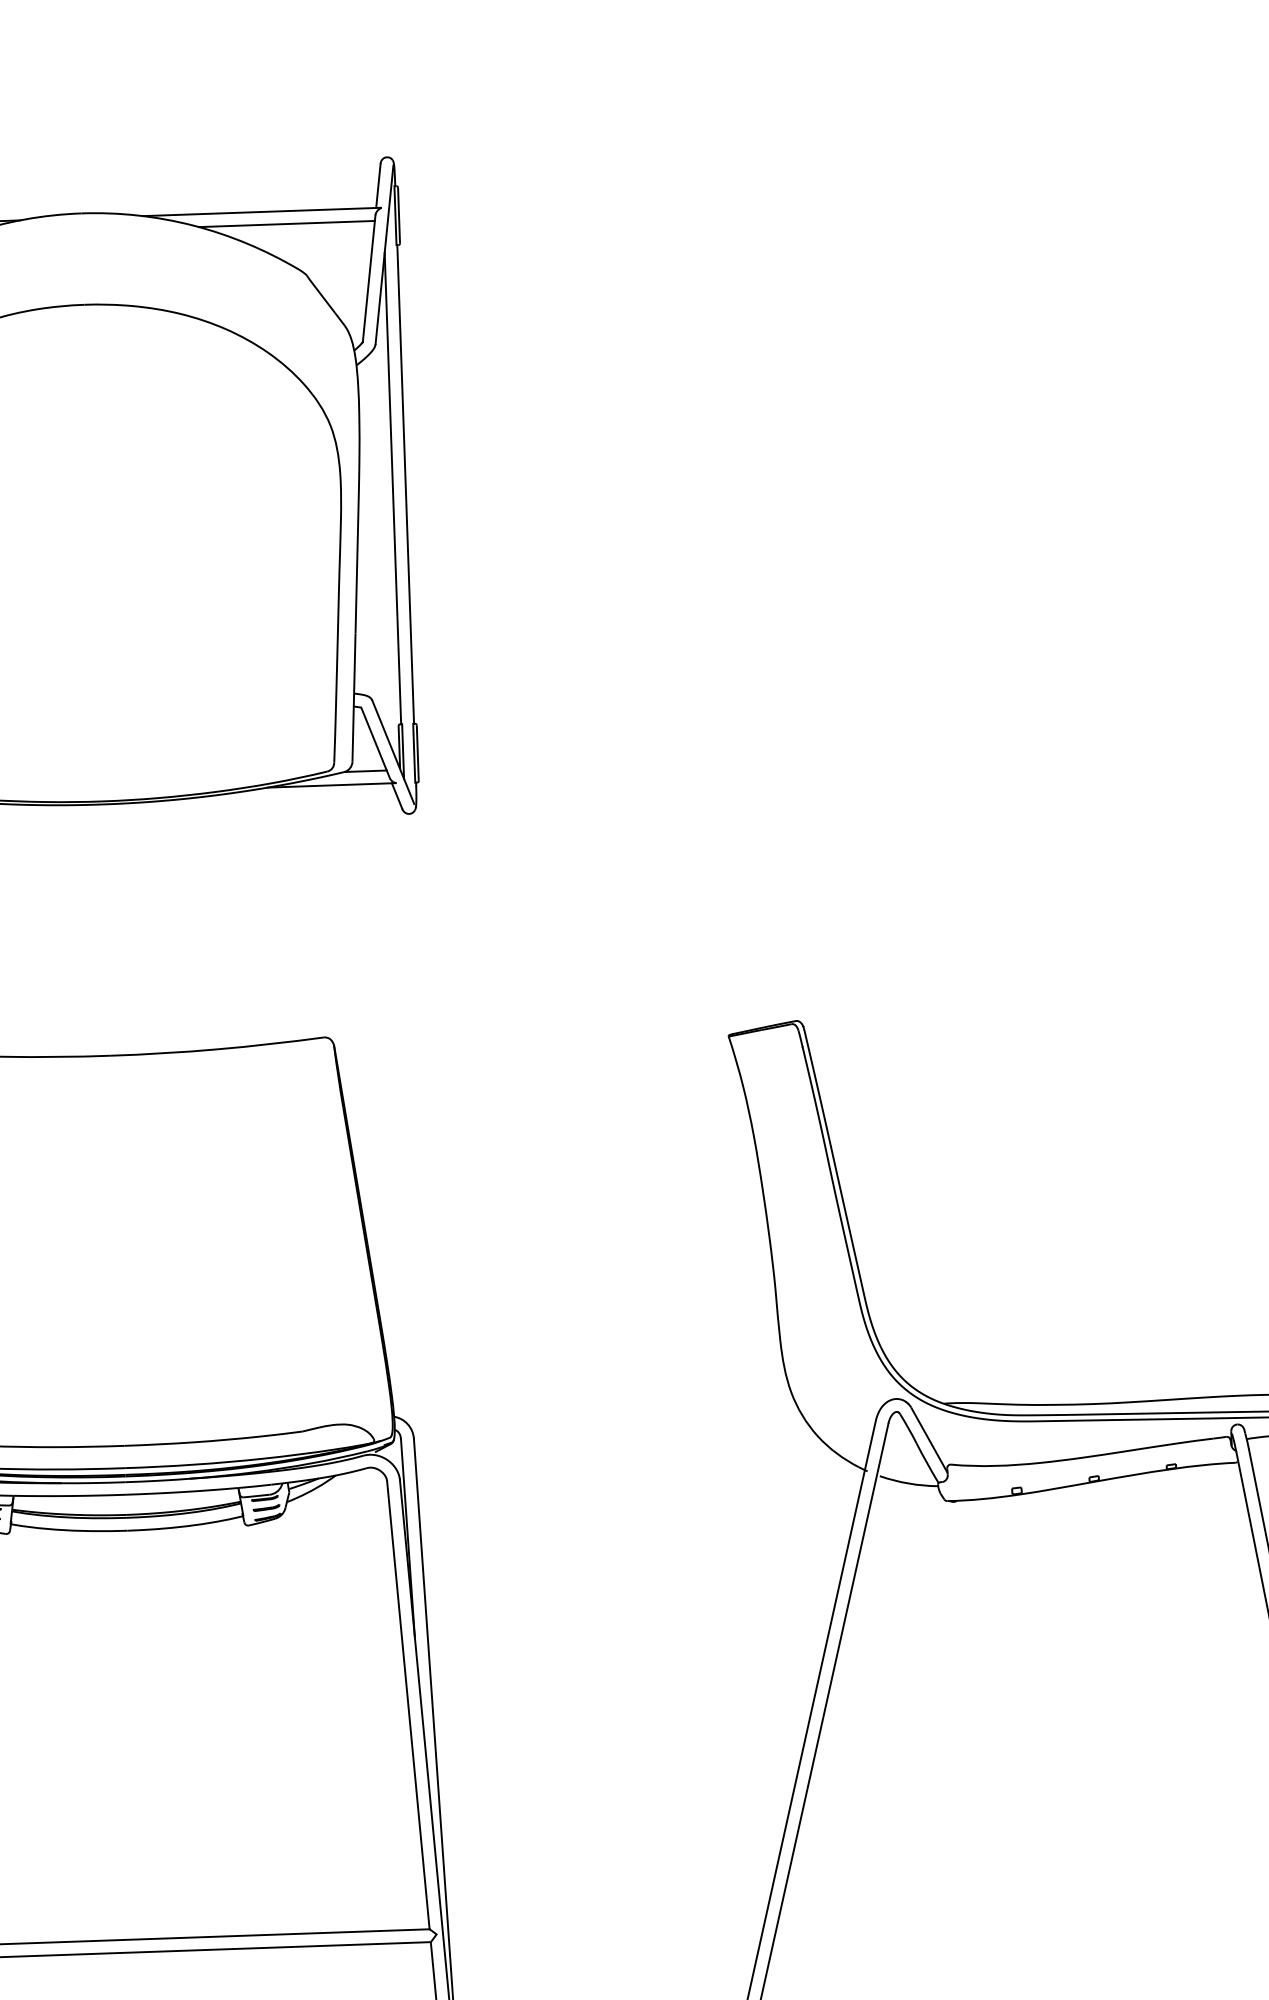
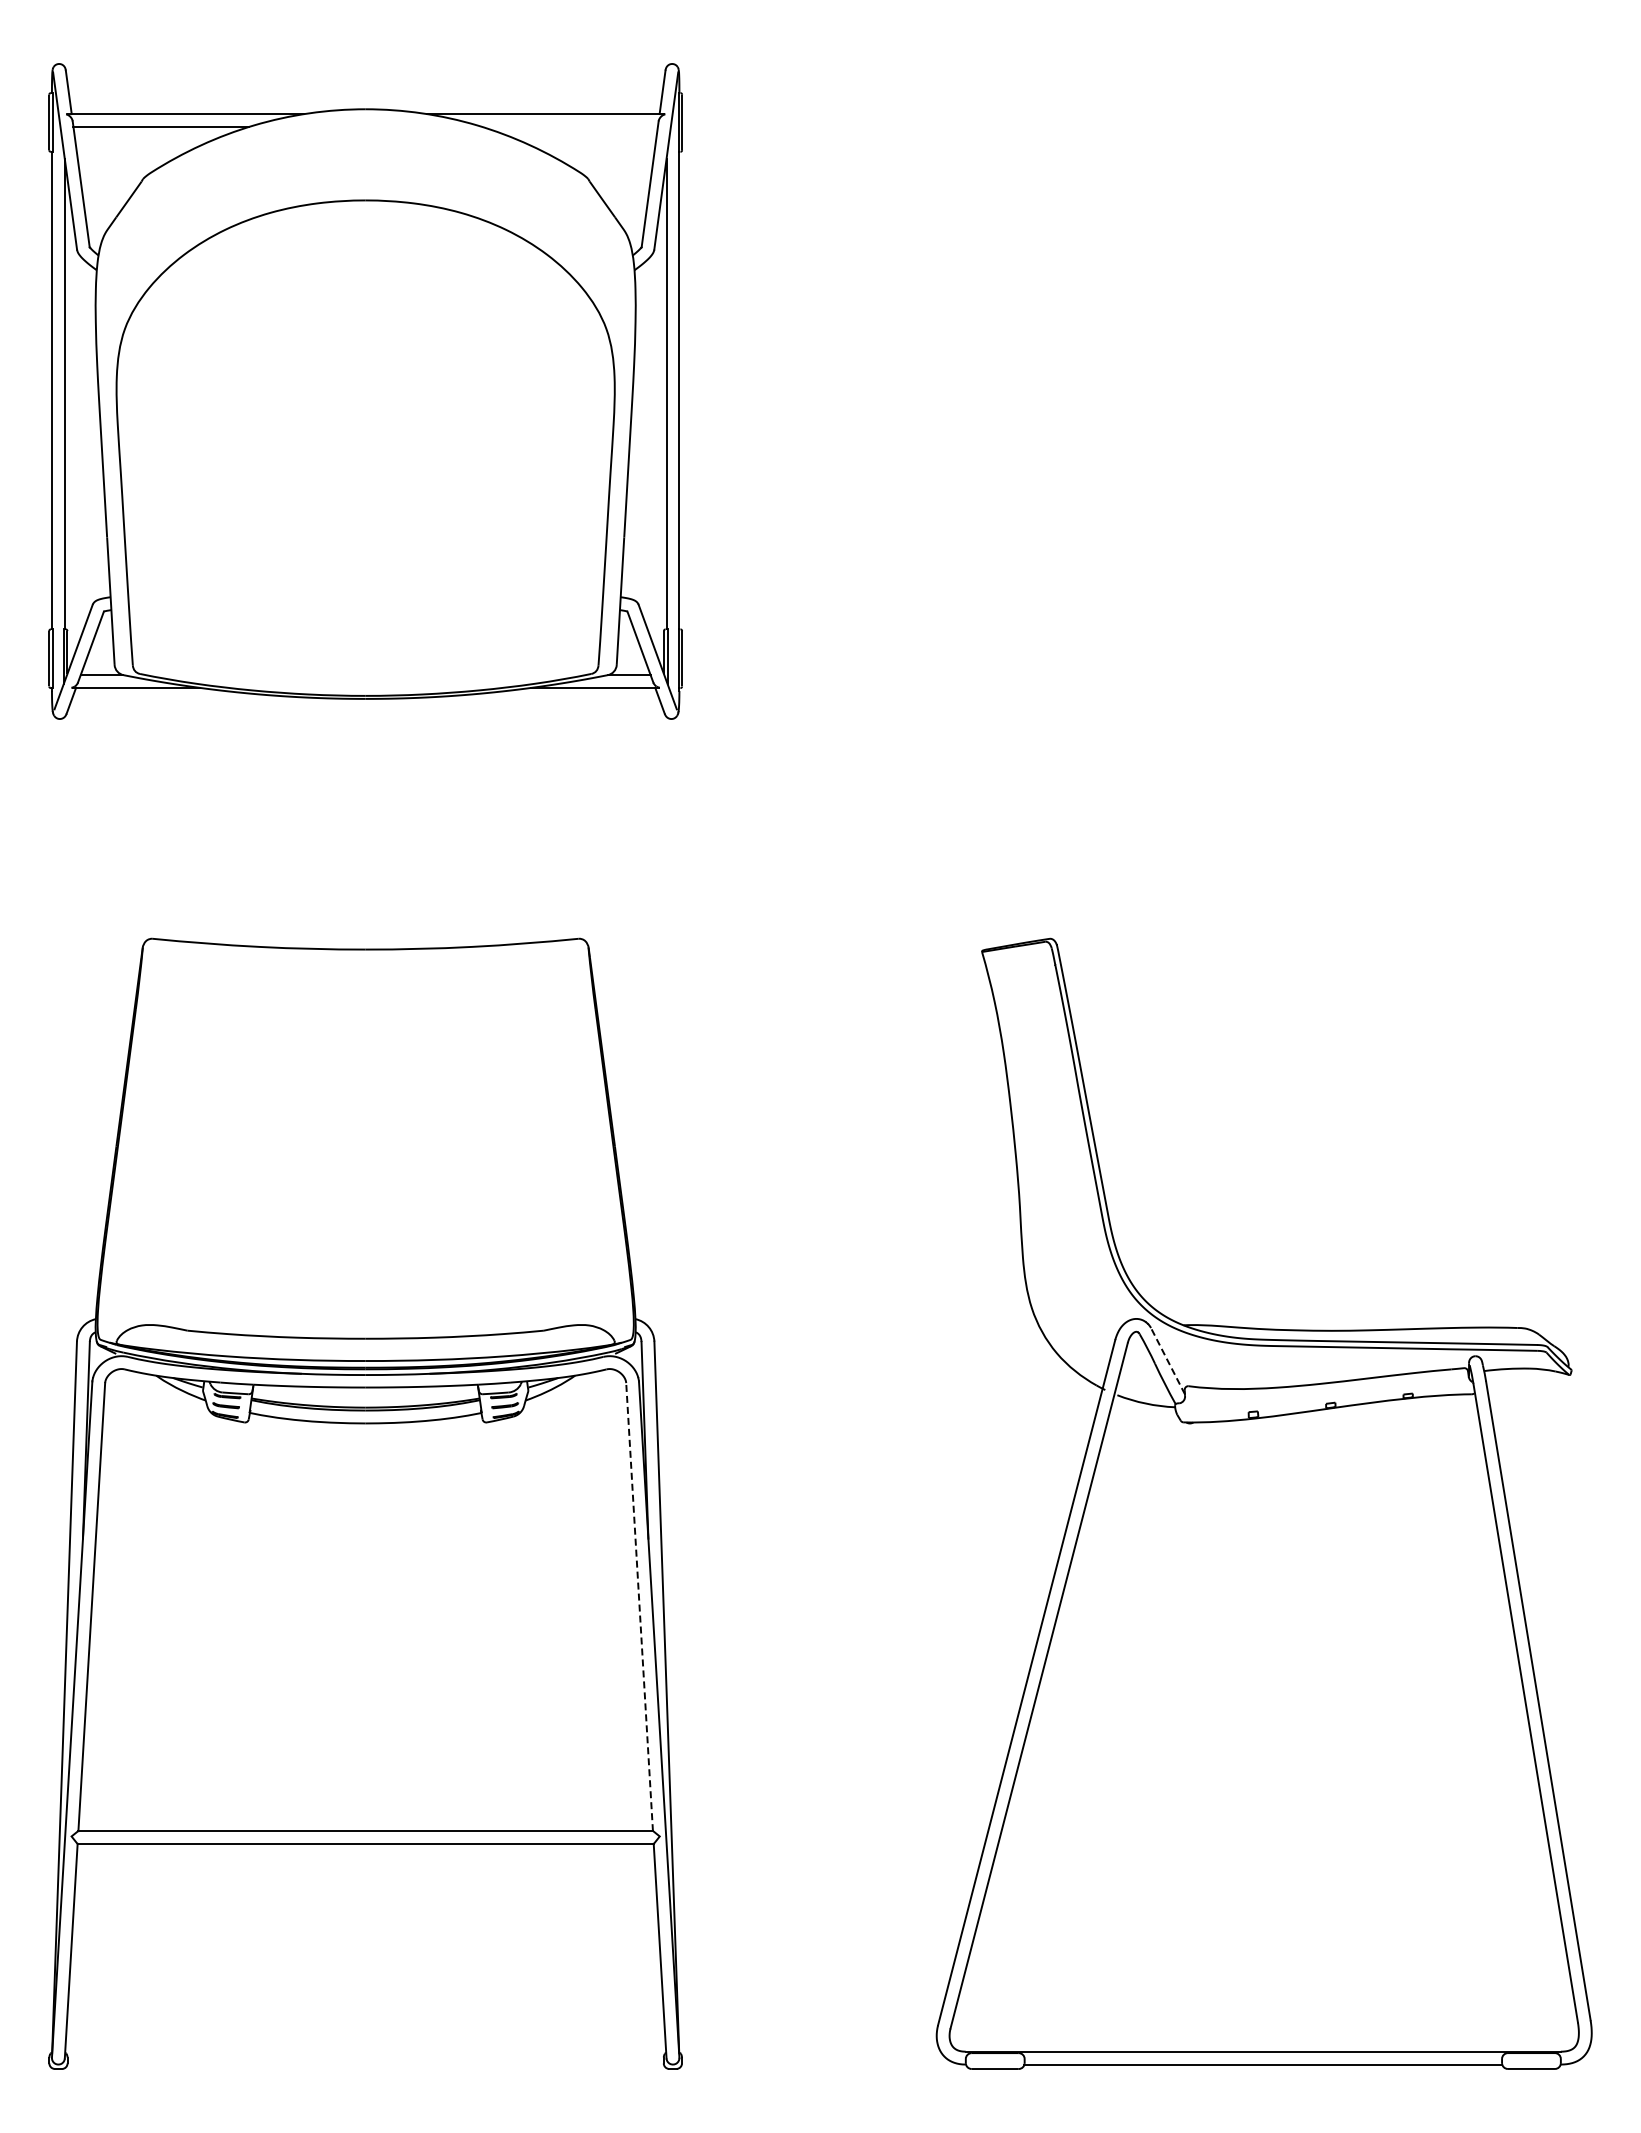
line: (286, 223) -> (569, 126), removed
line: (928, 1439) -> (1167, 1360), solid -> dashed
line: (408, 1704) -> (639, 1606), solid -> dashed

